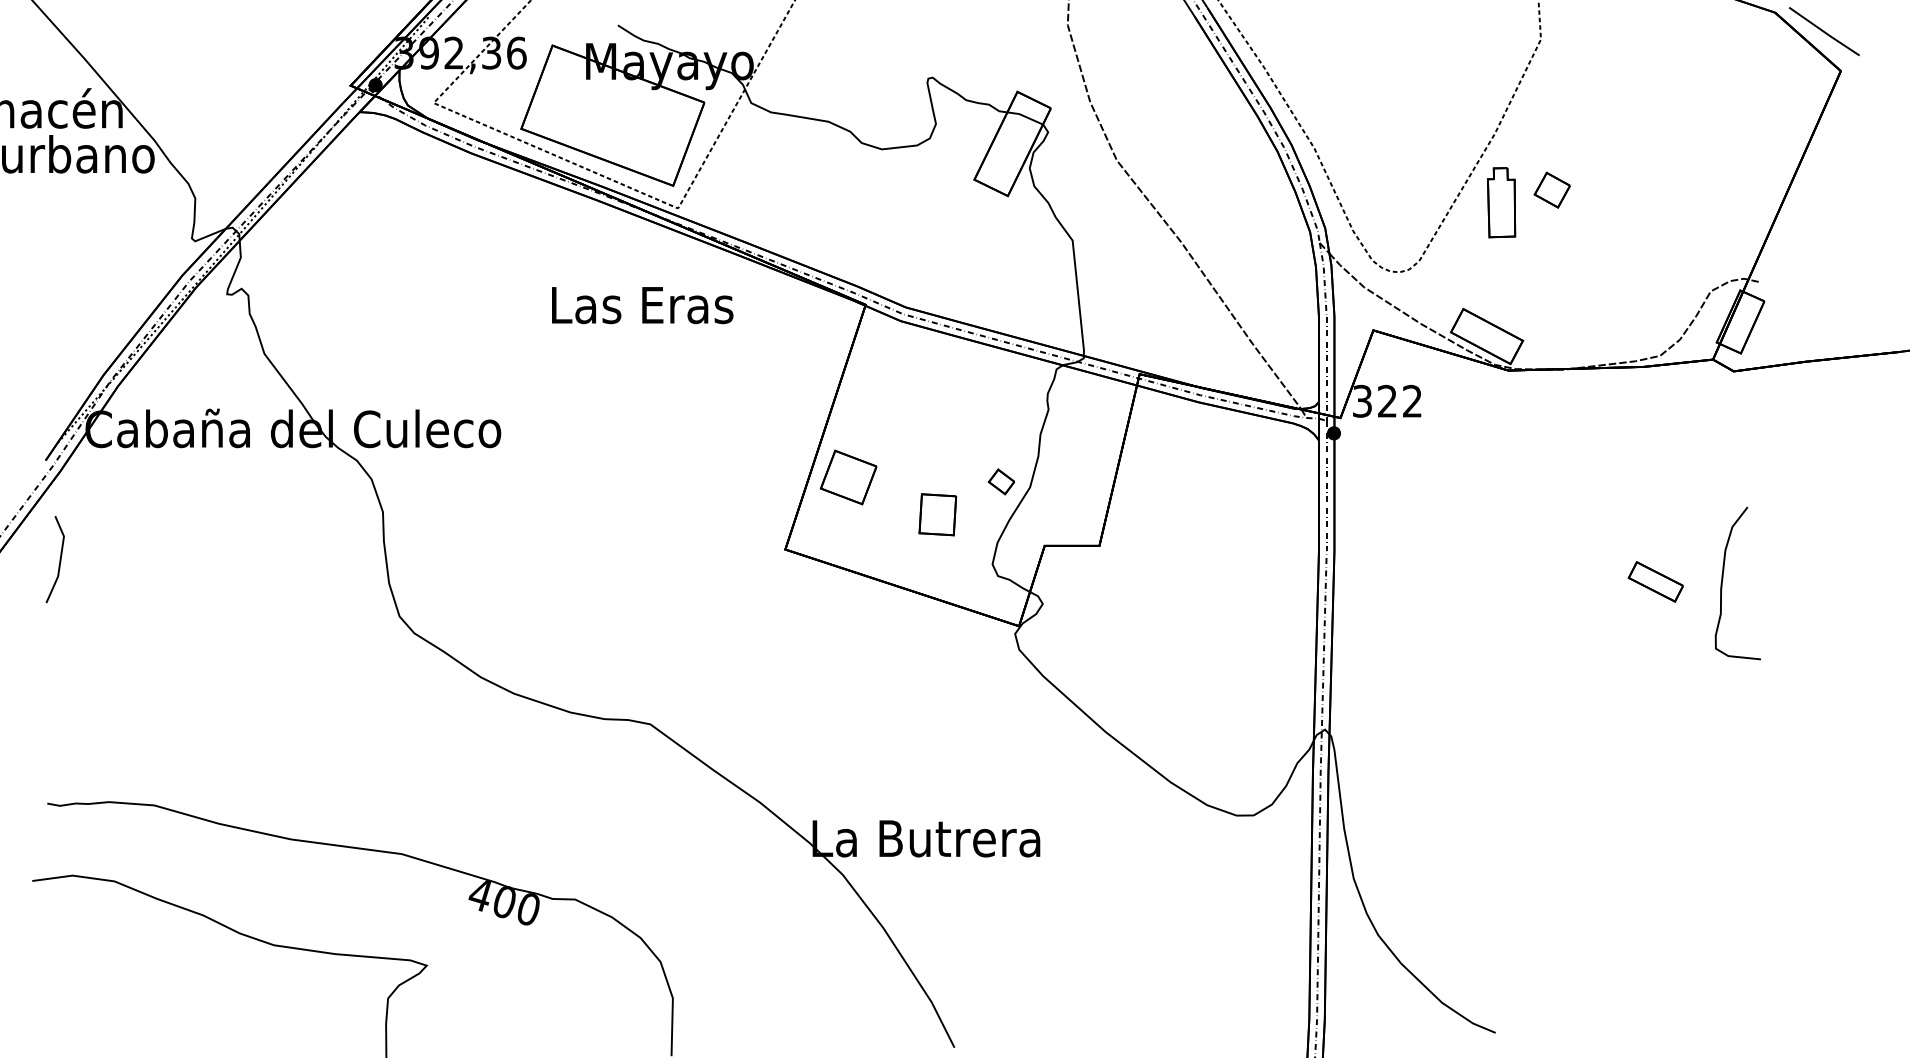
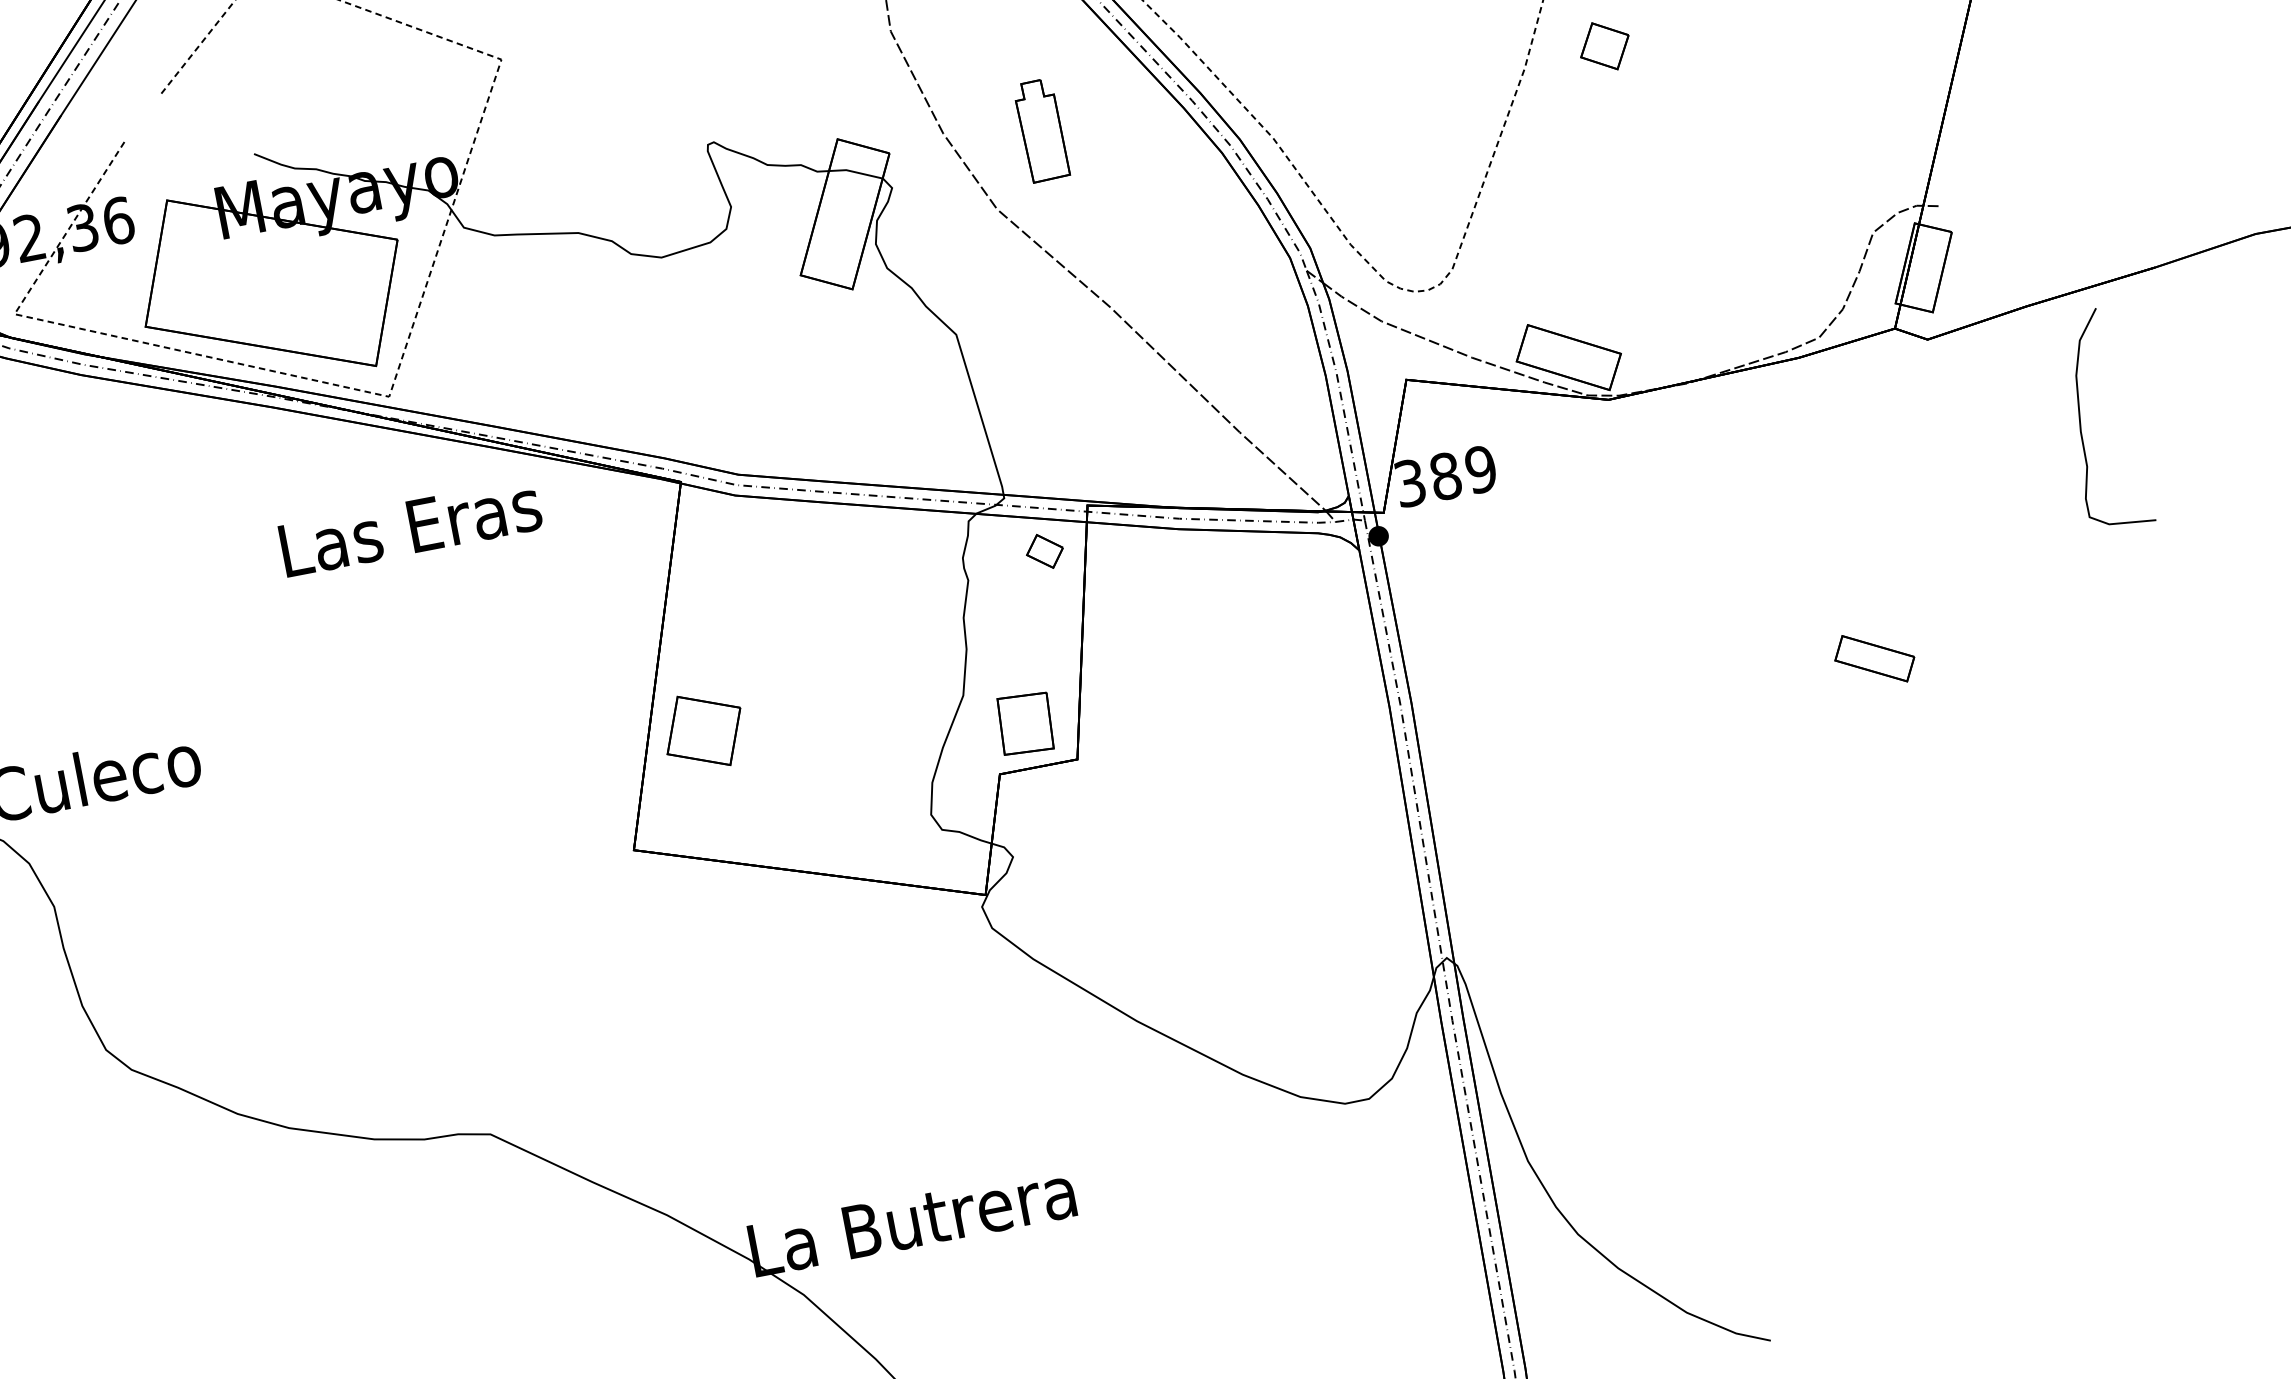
part: (1551, 189) -> (1603, 45), moved
part: (1501, 202) -> (1041, 130), moved
text: (642, 305) -> (410, 527), moved
text: (1399, 401) -> (1462, 473), 322 -> 389
part: (1000, 481) -> (1043, 551), moved
part: (937, 514) -> (1025, 723), moved
curve: (1723, 579) -> (2081, 417), moved

